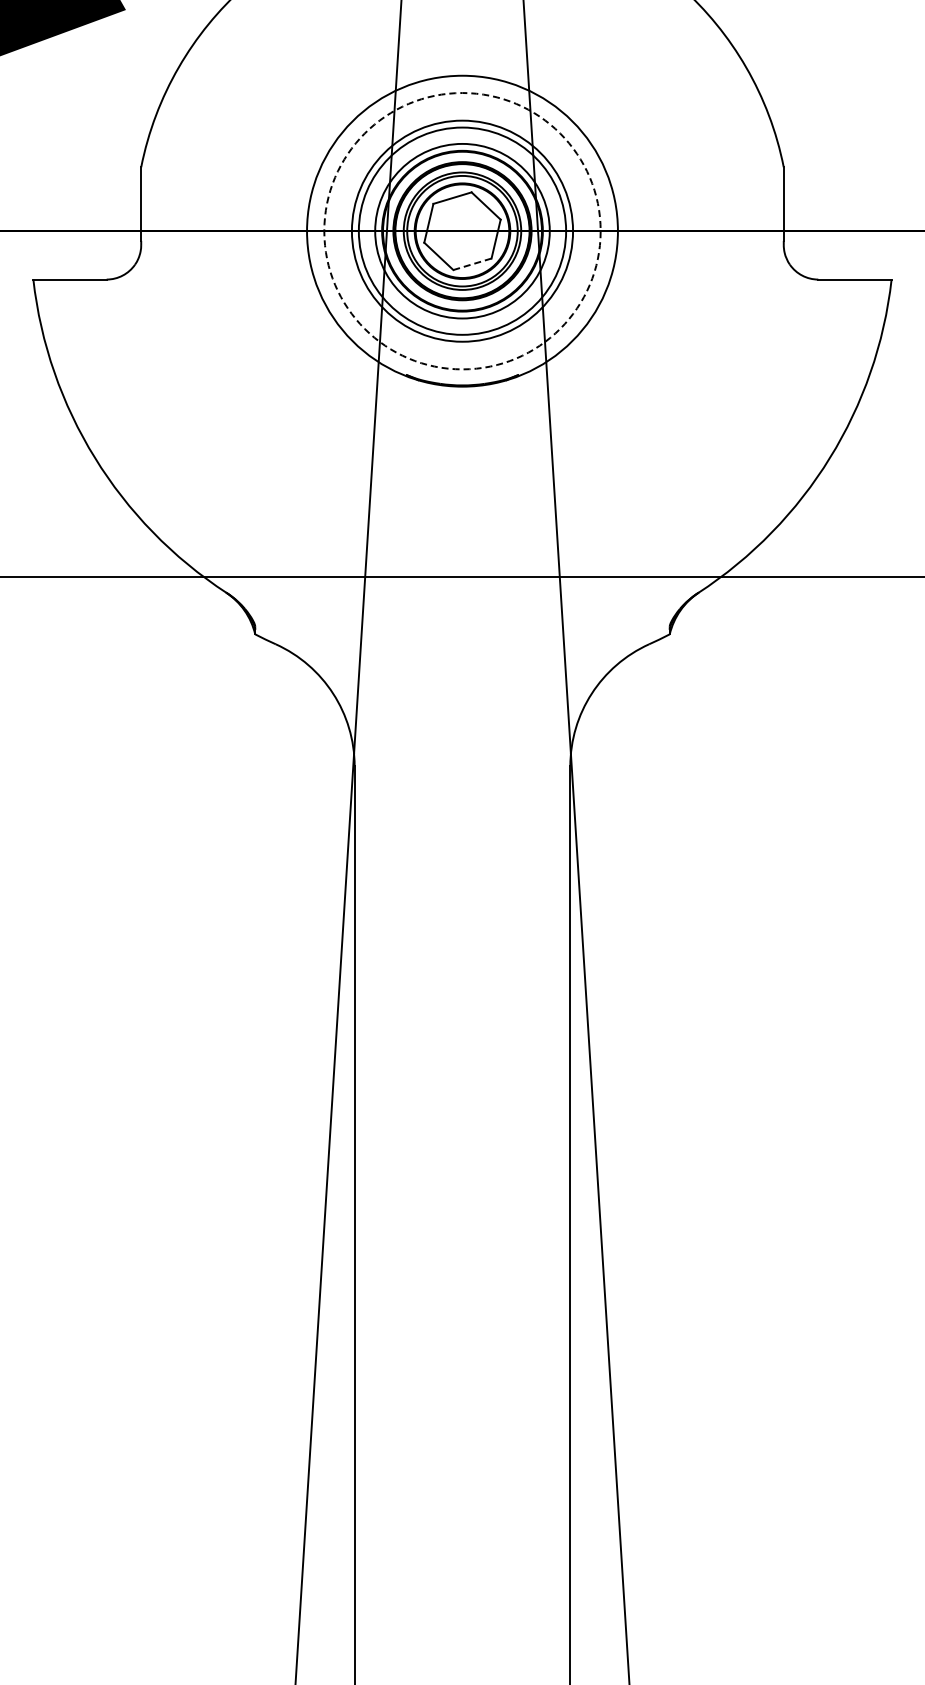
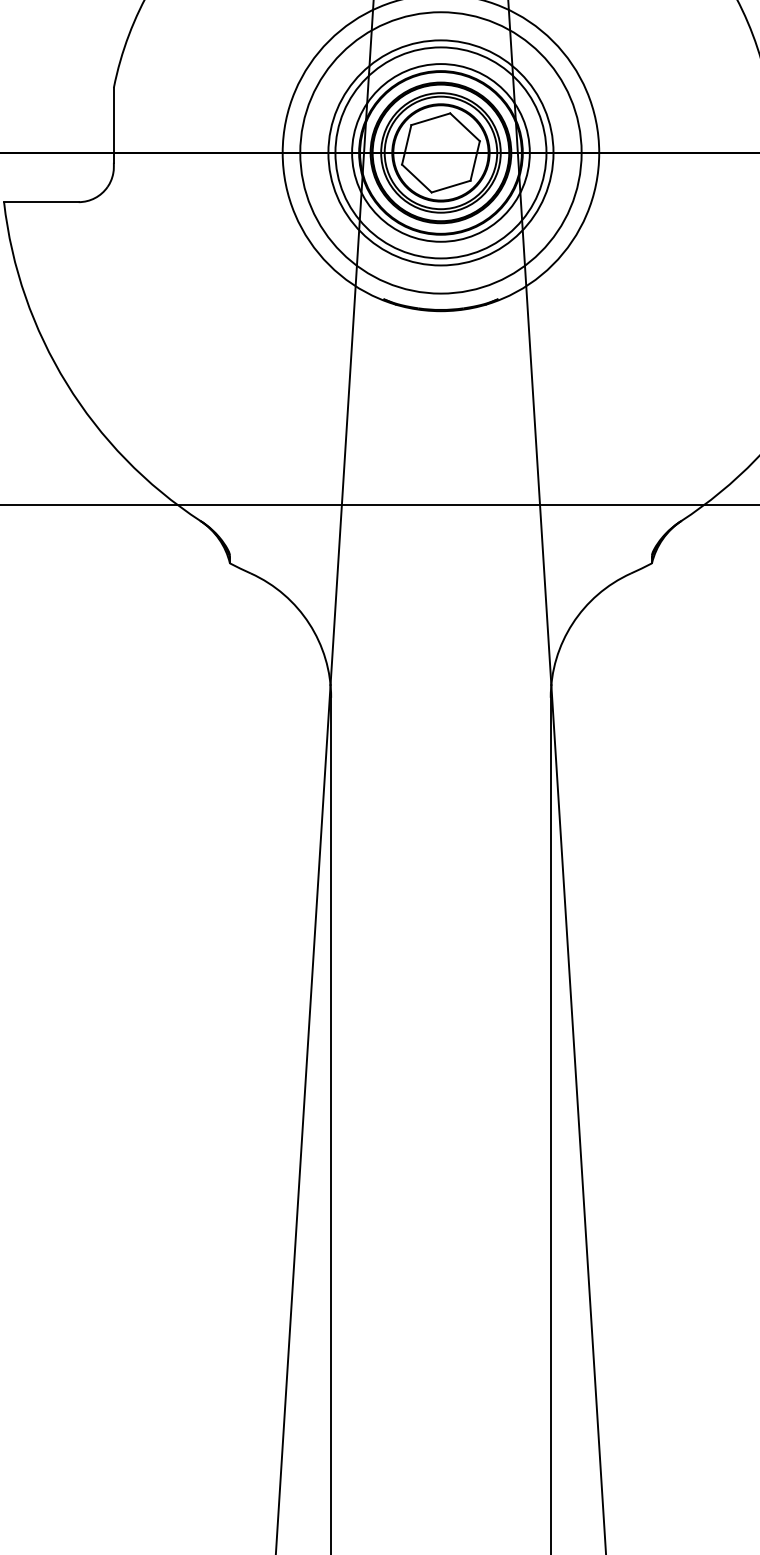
circle: (462, 231) -> (440, 153), dashed -> solid
line: (472, 264) -> (451, 186), dashed -> solid

